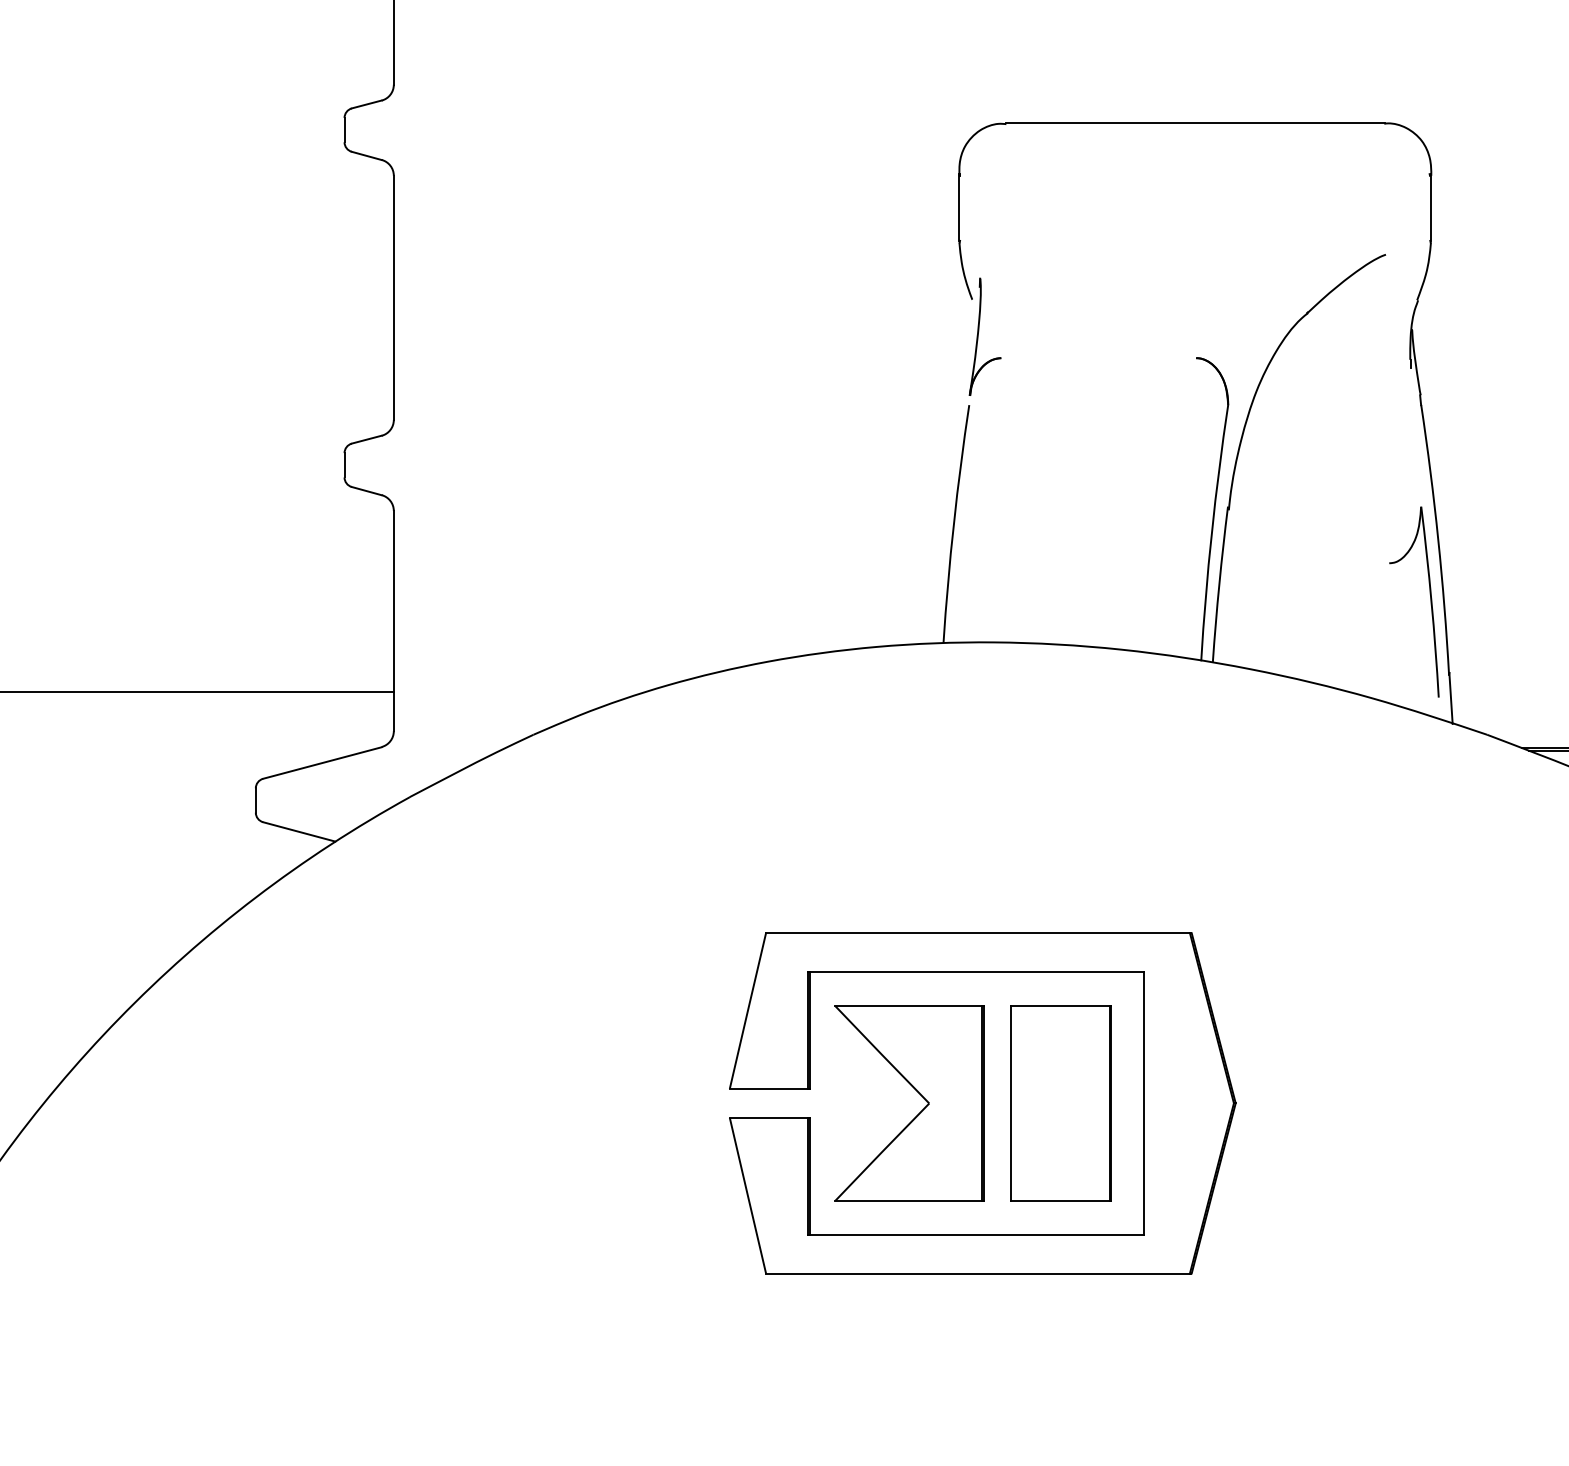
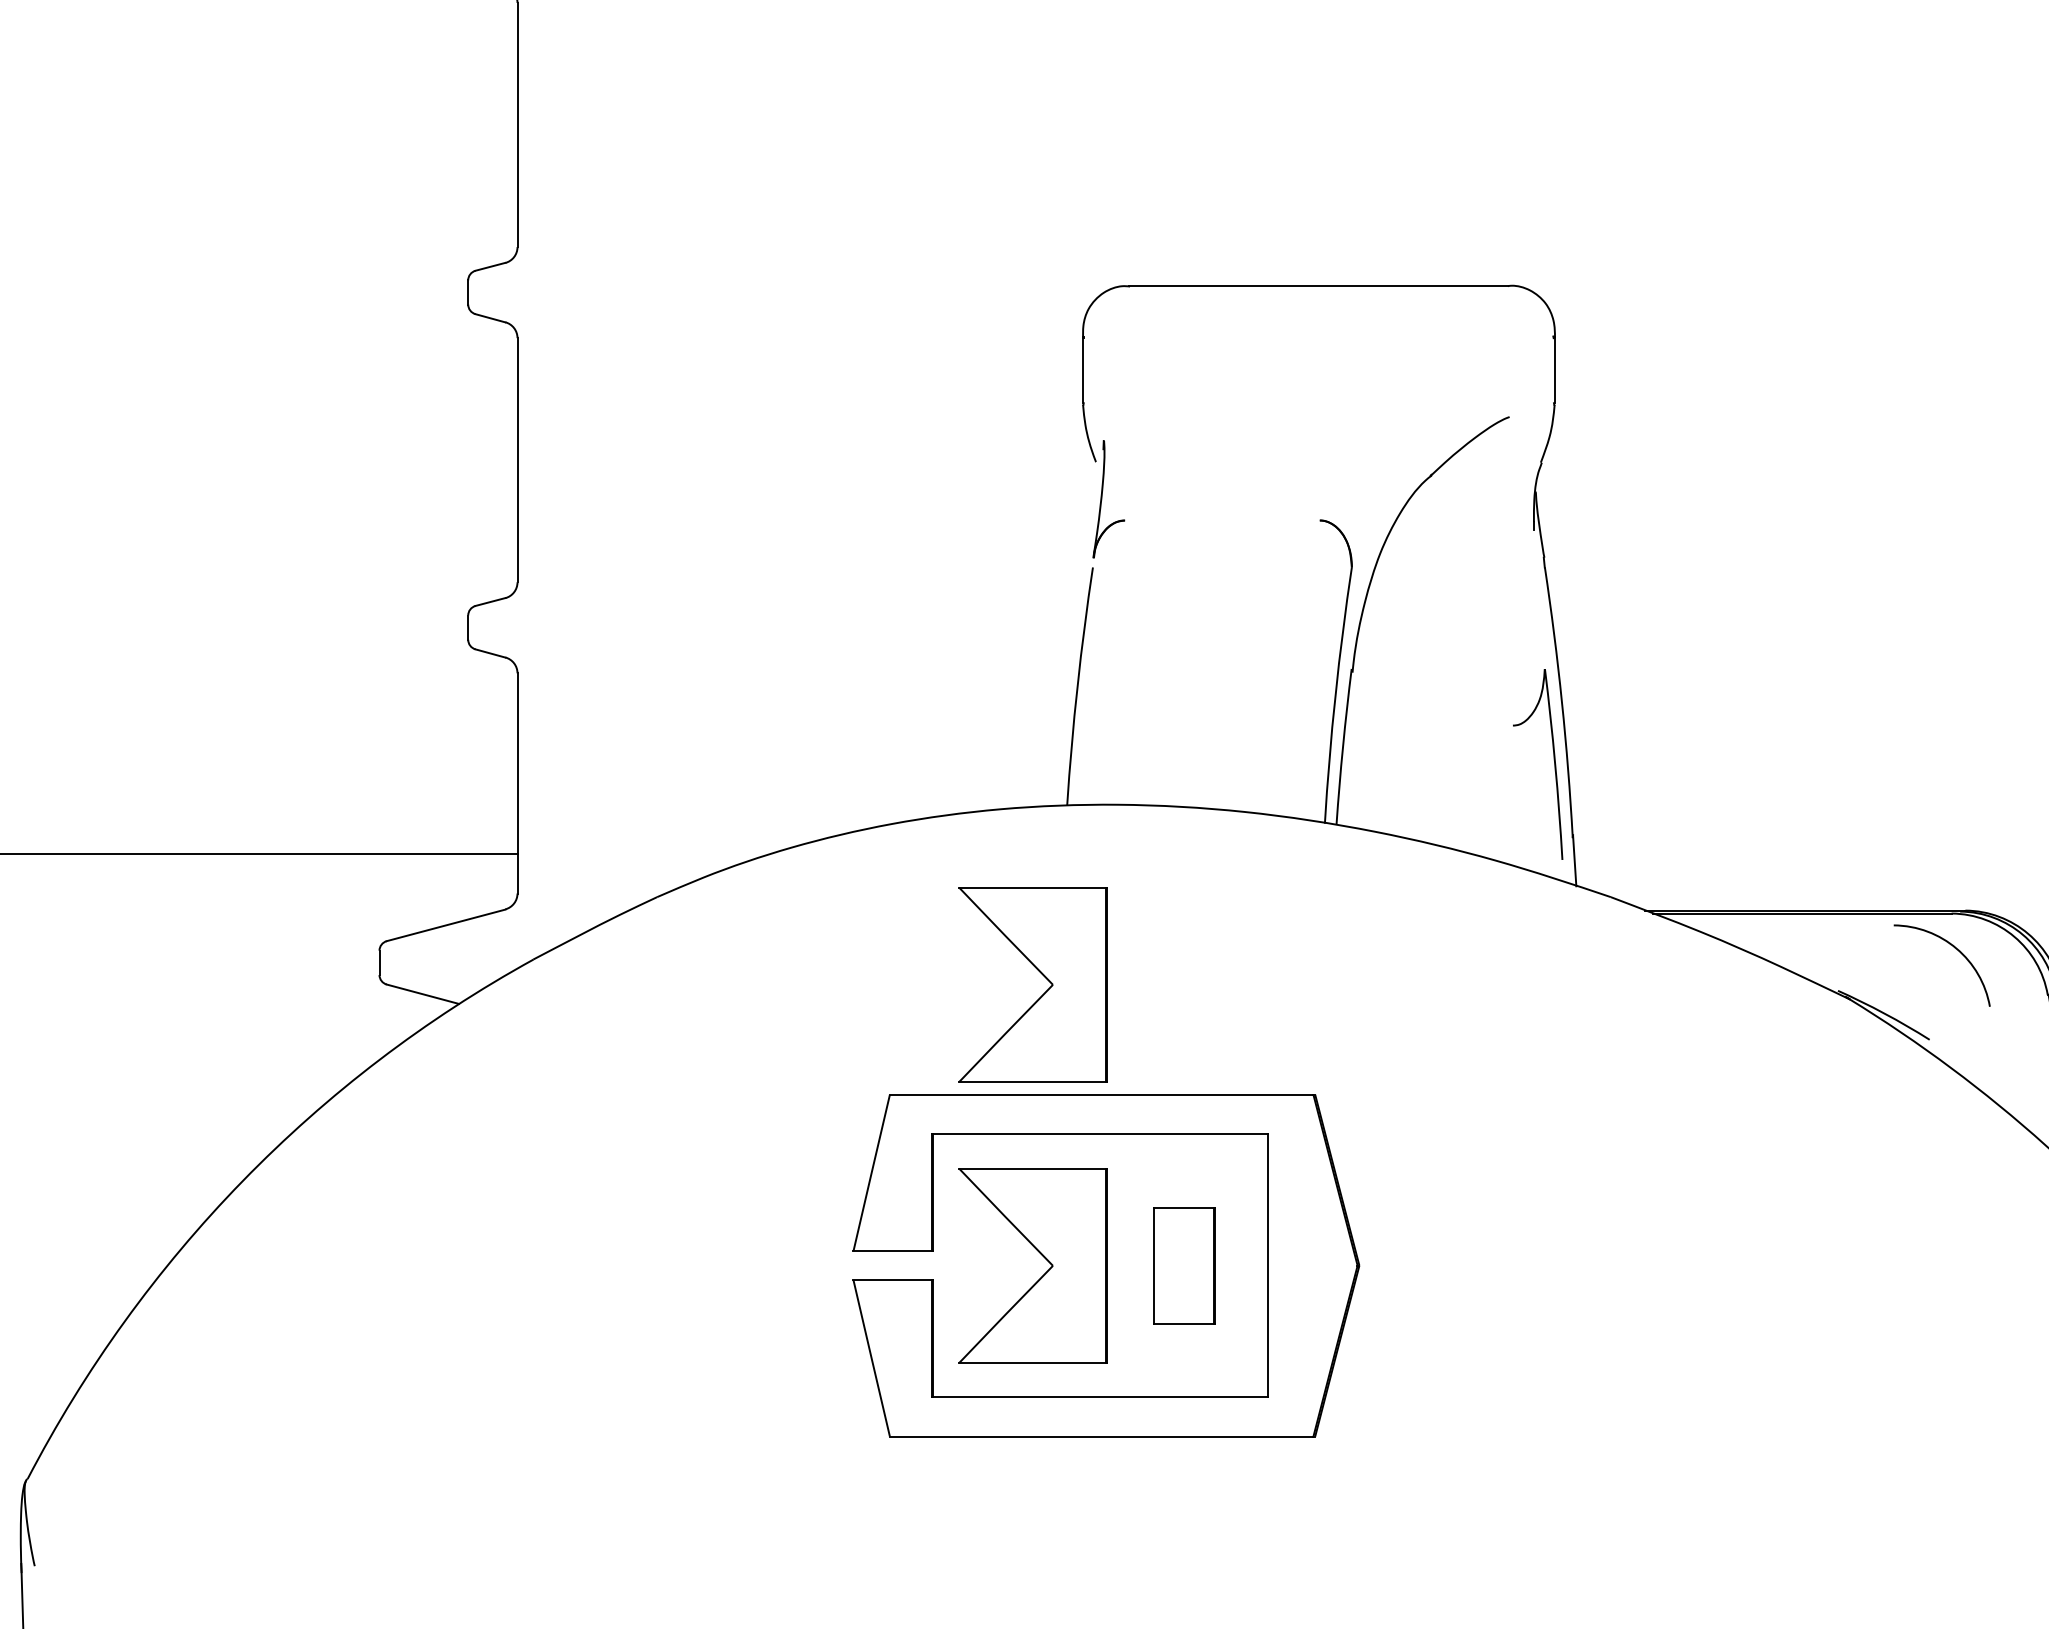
part: (917, 812) -> (1041, 974), added
part: (1060, 1103) -> (1184, 1265), size x0.6

